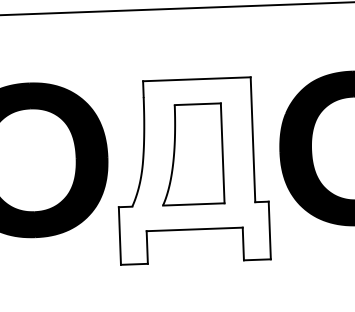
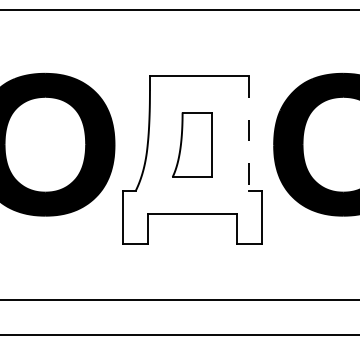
line: (253, 140) -> (249, 133), solid -> dashed
part: (191, 154) -> (192, 144), size x0.7

